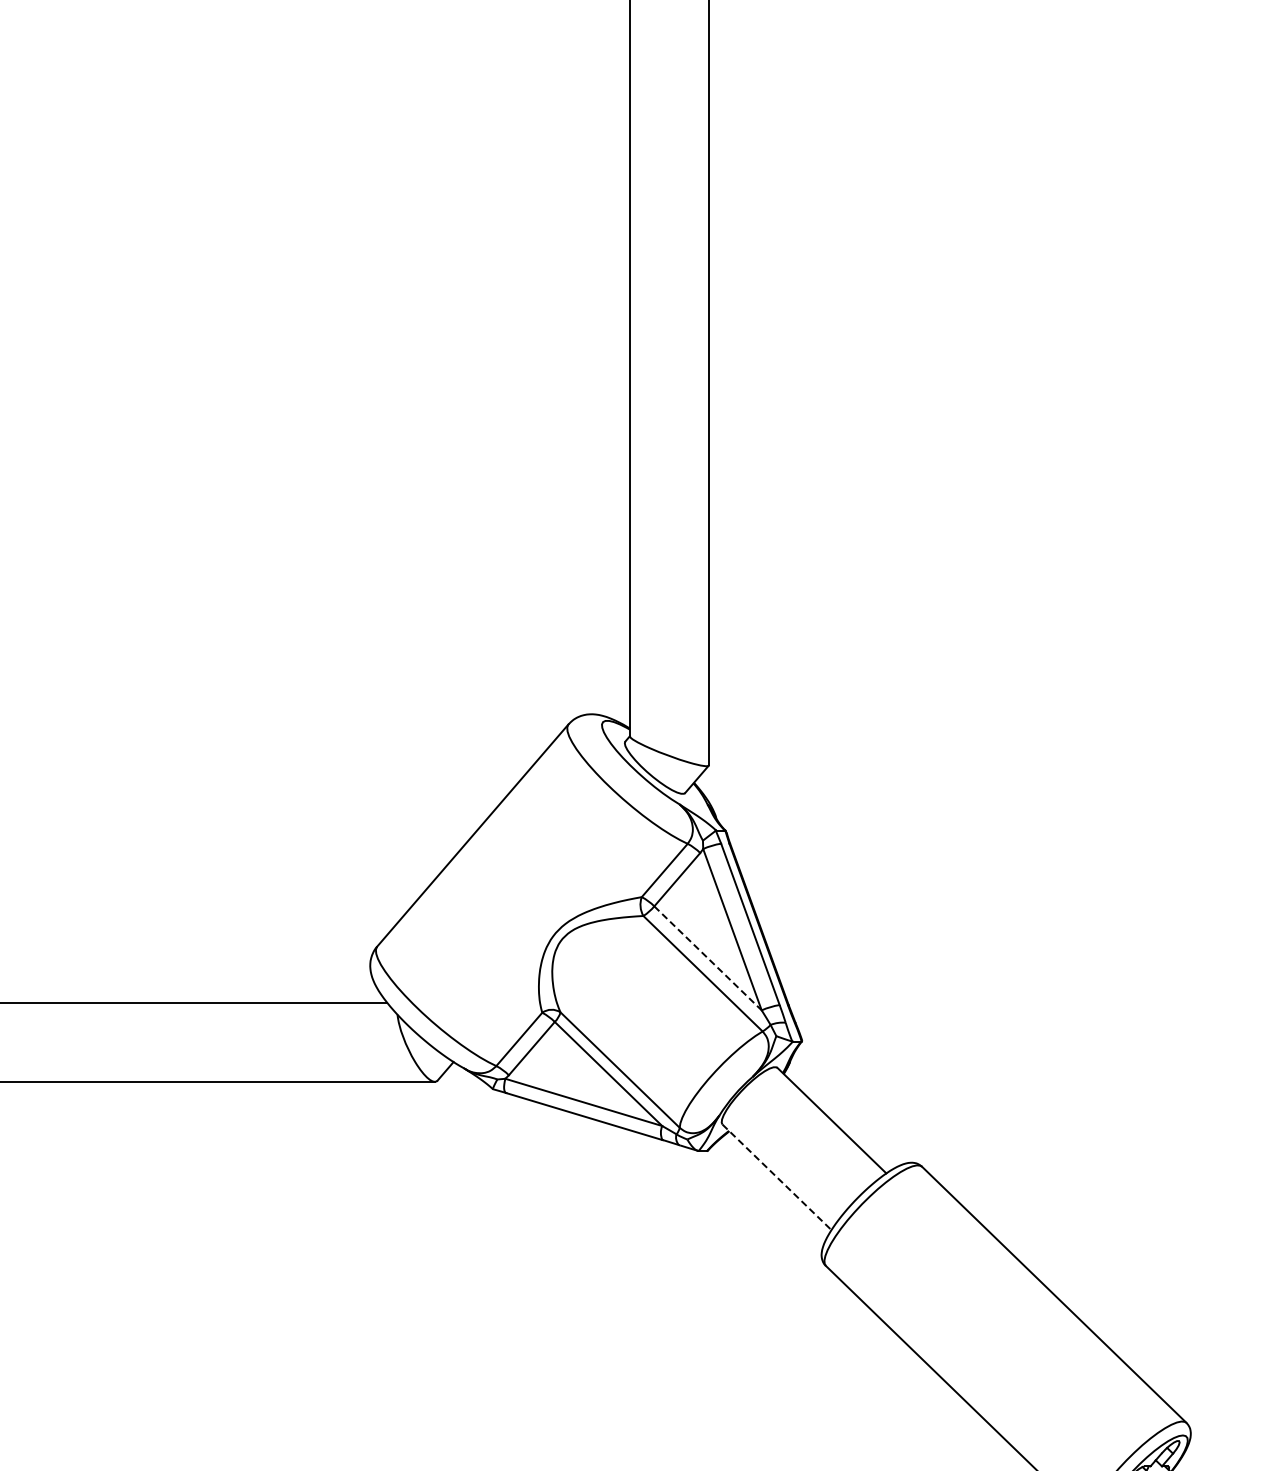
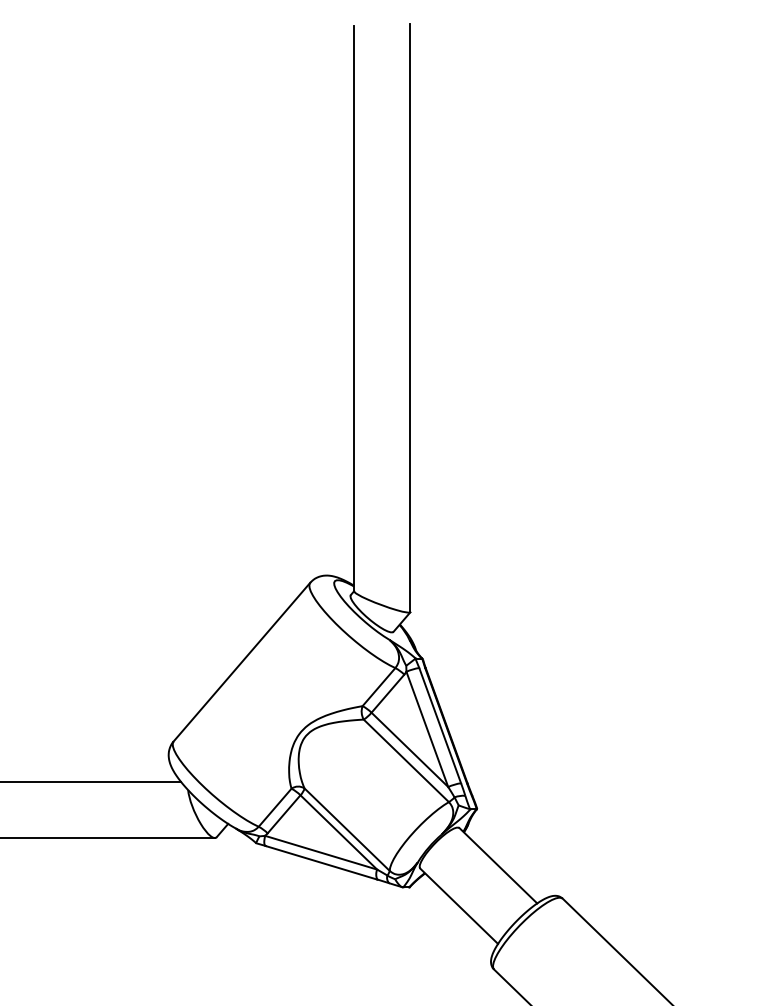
line: (708, 958) -> (410, 749), dashed -> solid
line: (777, 1177) -> (459, 906), dashed -> solid

